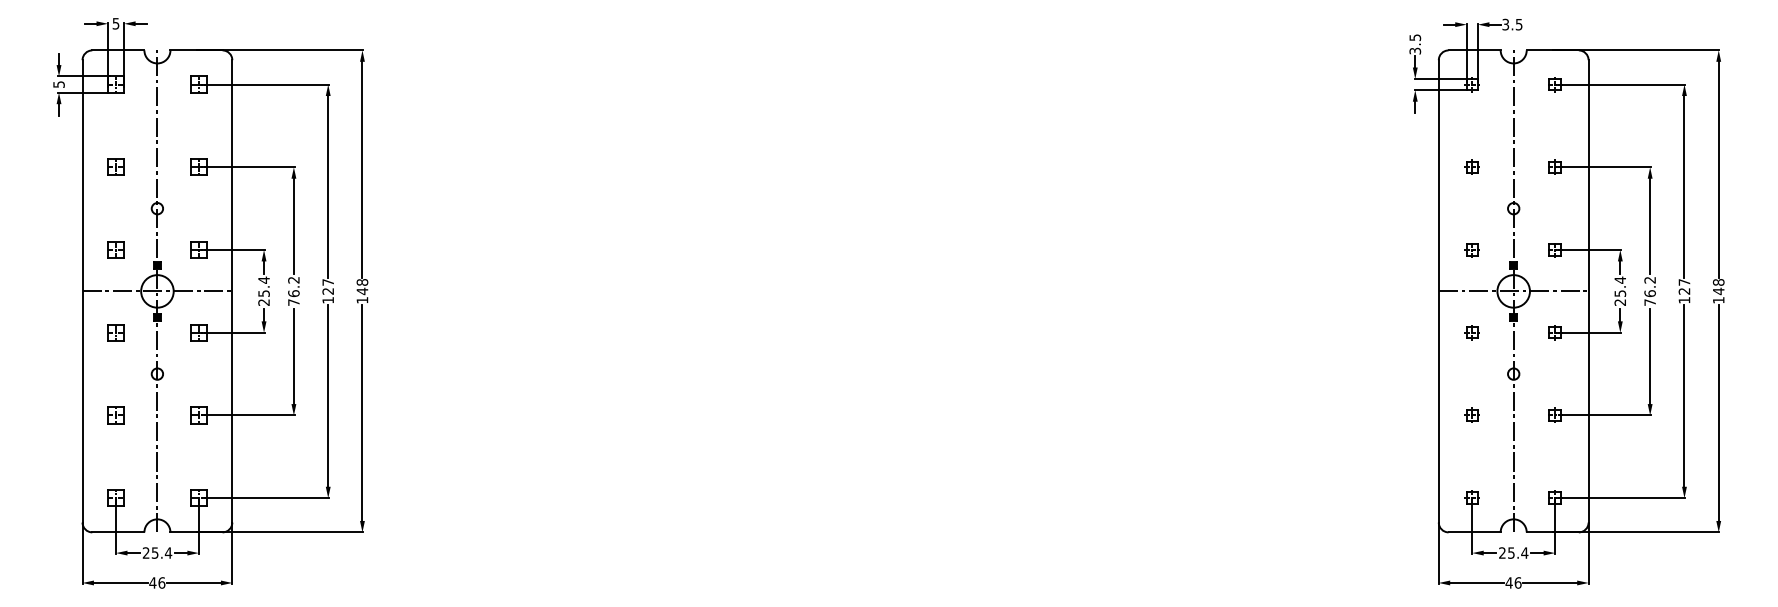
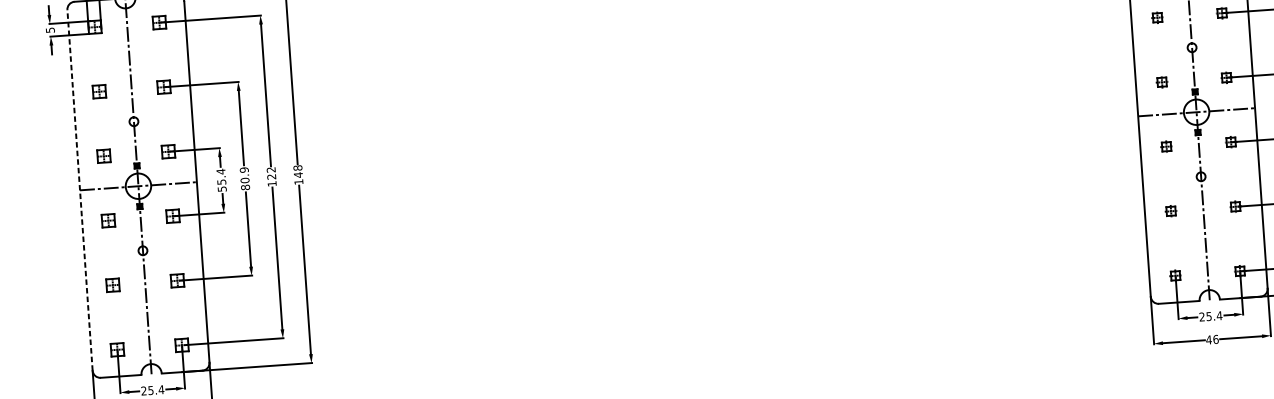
text: (327, 282) -> (270, 170), 127 -> 122
line: (82, 290) -> (79, 189), solid -> dashed
text: (293, 290) -> (244, 178), 76.2 -> 80.9
text: (263, 302) -> (221, 189), 25.4 -> 55.4

